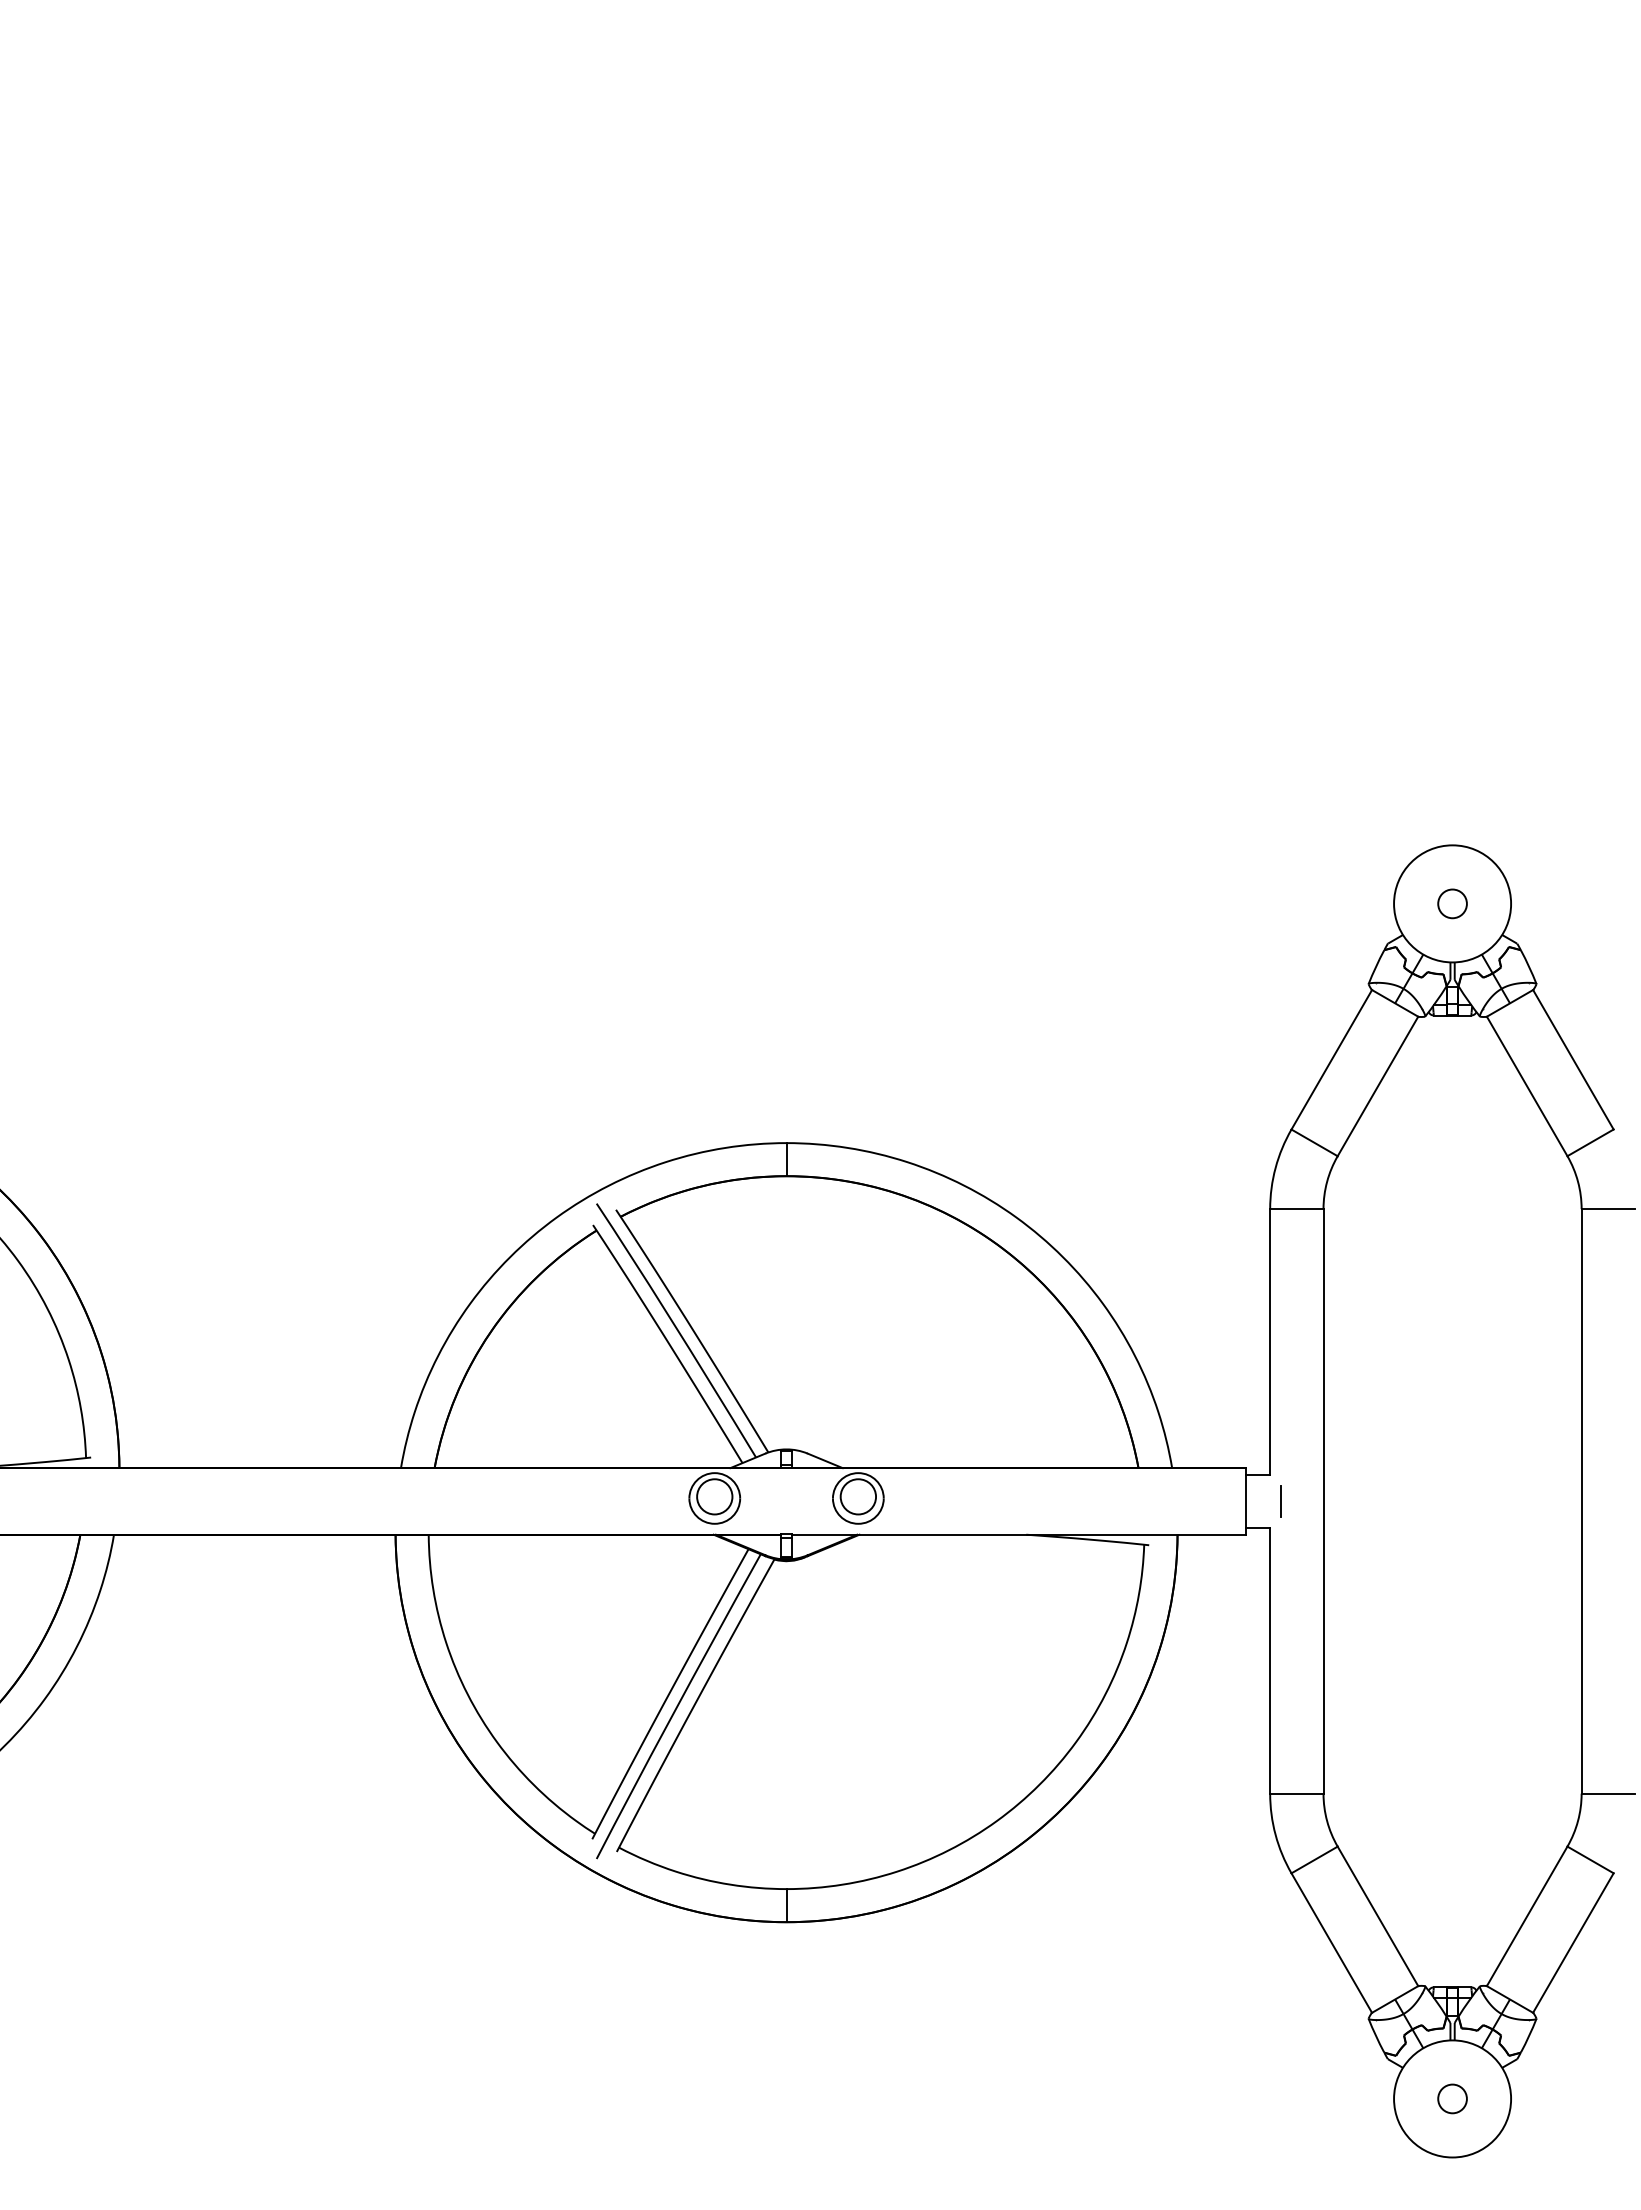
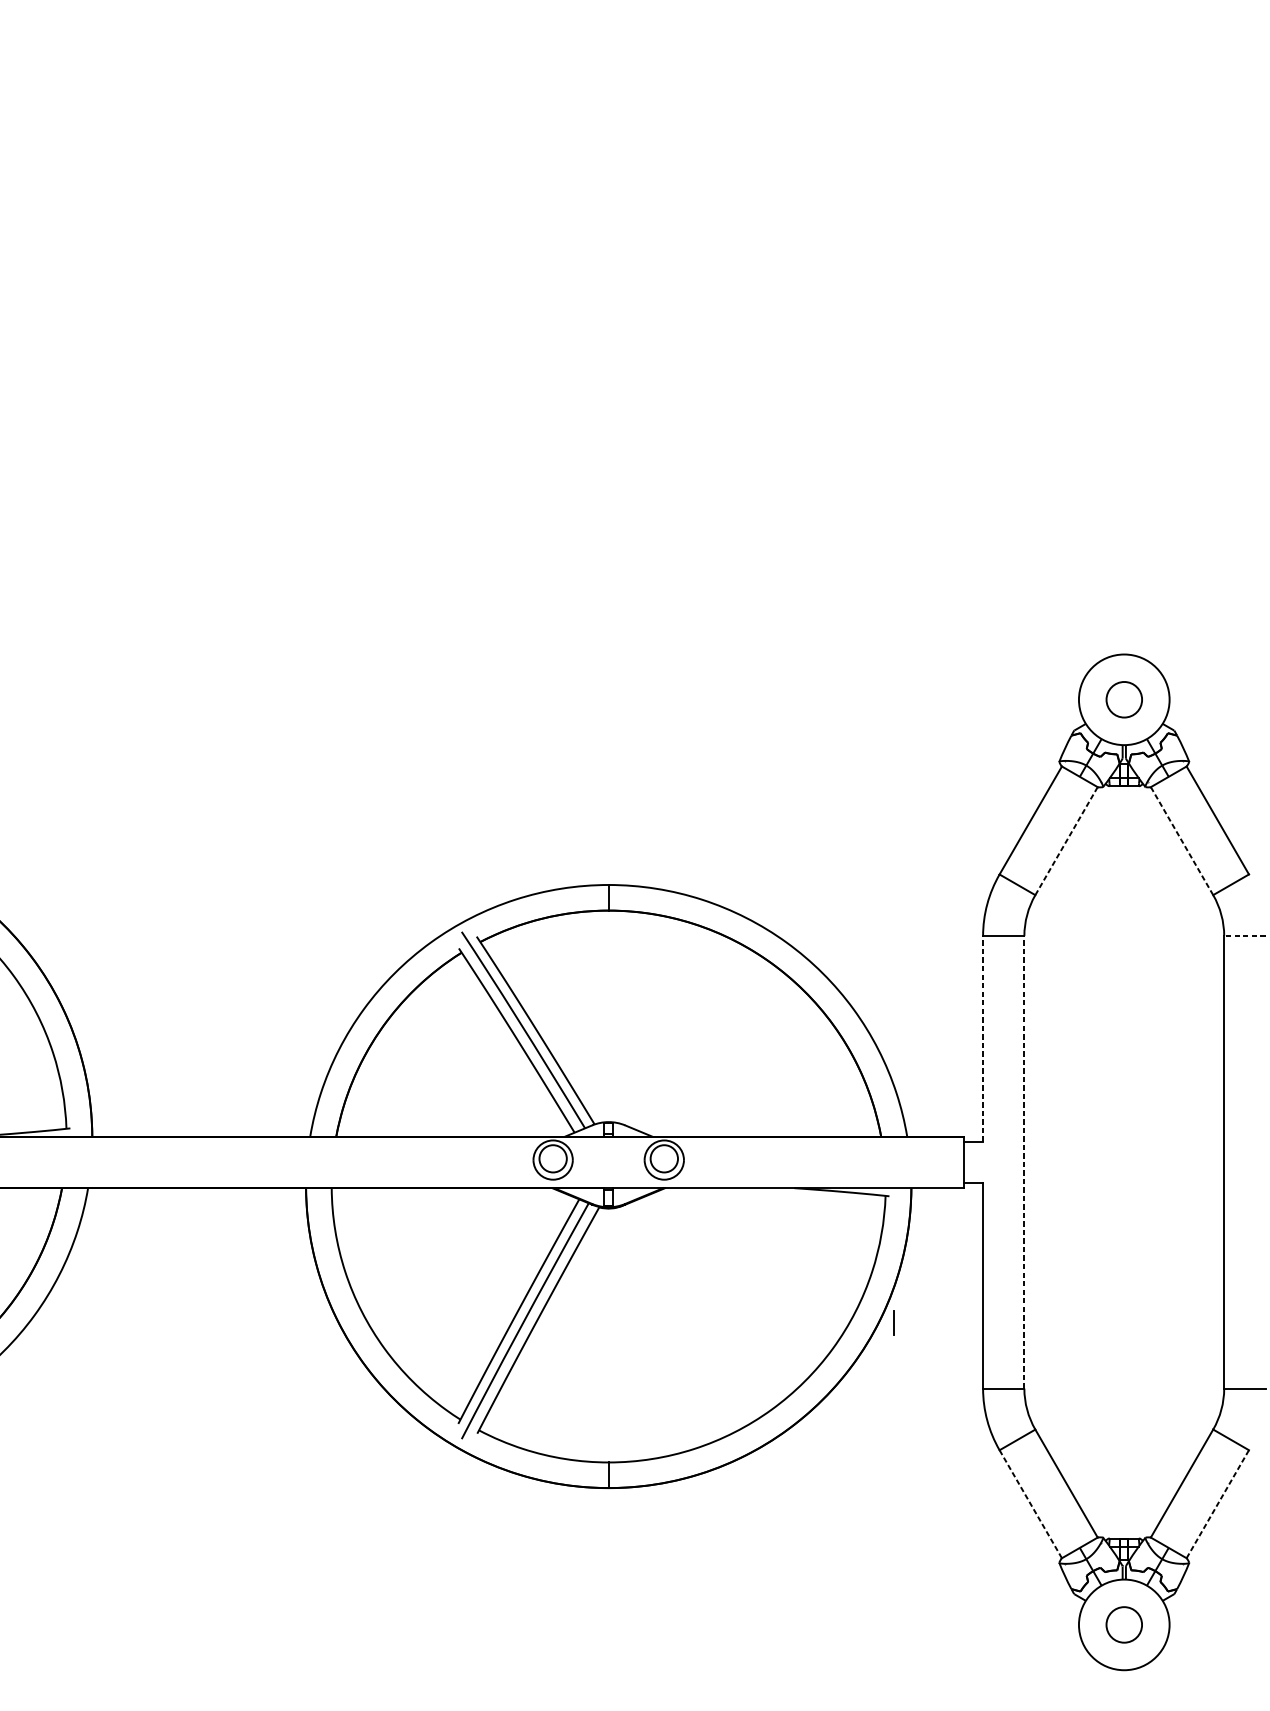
circle: (1452, 903) -> (1124, 699), size x1.6
line: (1377, 1086) -> (1066, 841), solid -> dashed
line: (1527, 1086) -> (1182, 841), solid -> dashed
line: (1608, 1209) -> (1244, 936), solid -> dashed
line: (1270, 1341) -> (983, 1038), solid -> dashed
line: (1323, 1500) -> (1024, 1161), solid -> dashed
line: (1280, 1501) -> (893, 1322), moved
line: (1331, 1943) -> (1030, 1504), solid -> dashed
line: (1573, 1943) -> (1217, 1504), solid -> dashed
circle: (1452, 2098) -> (1124, 1624), size x1.6

